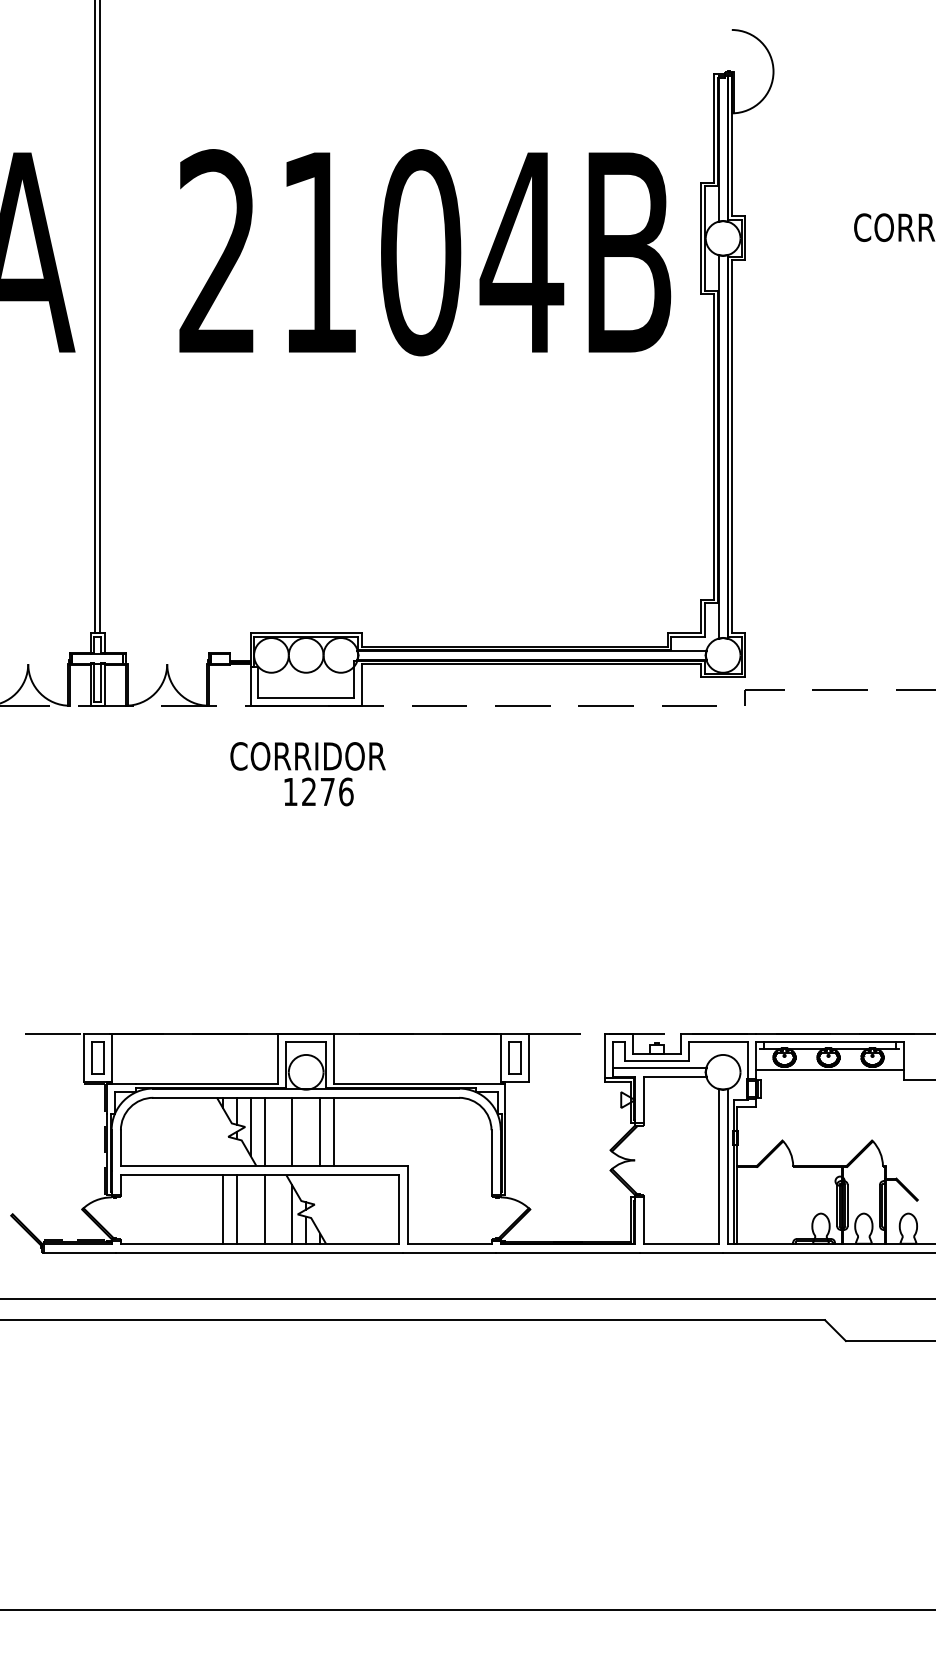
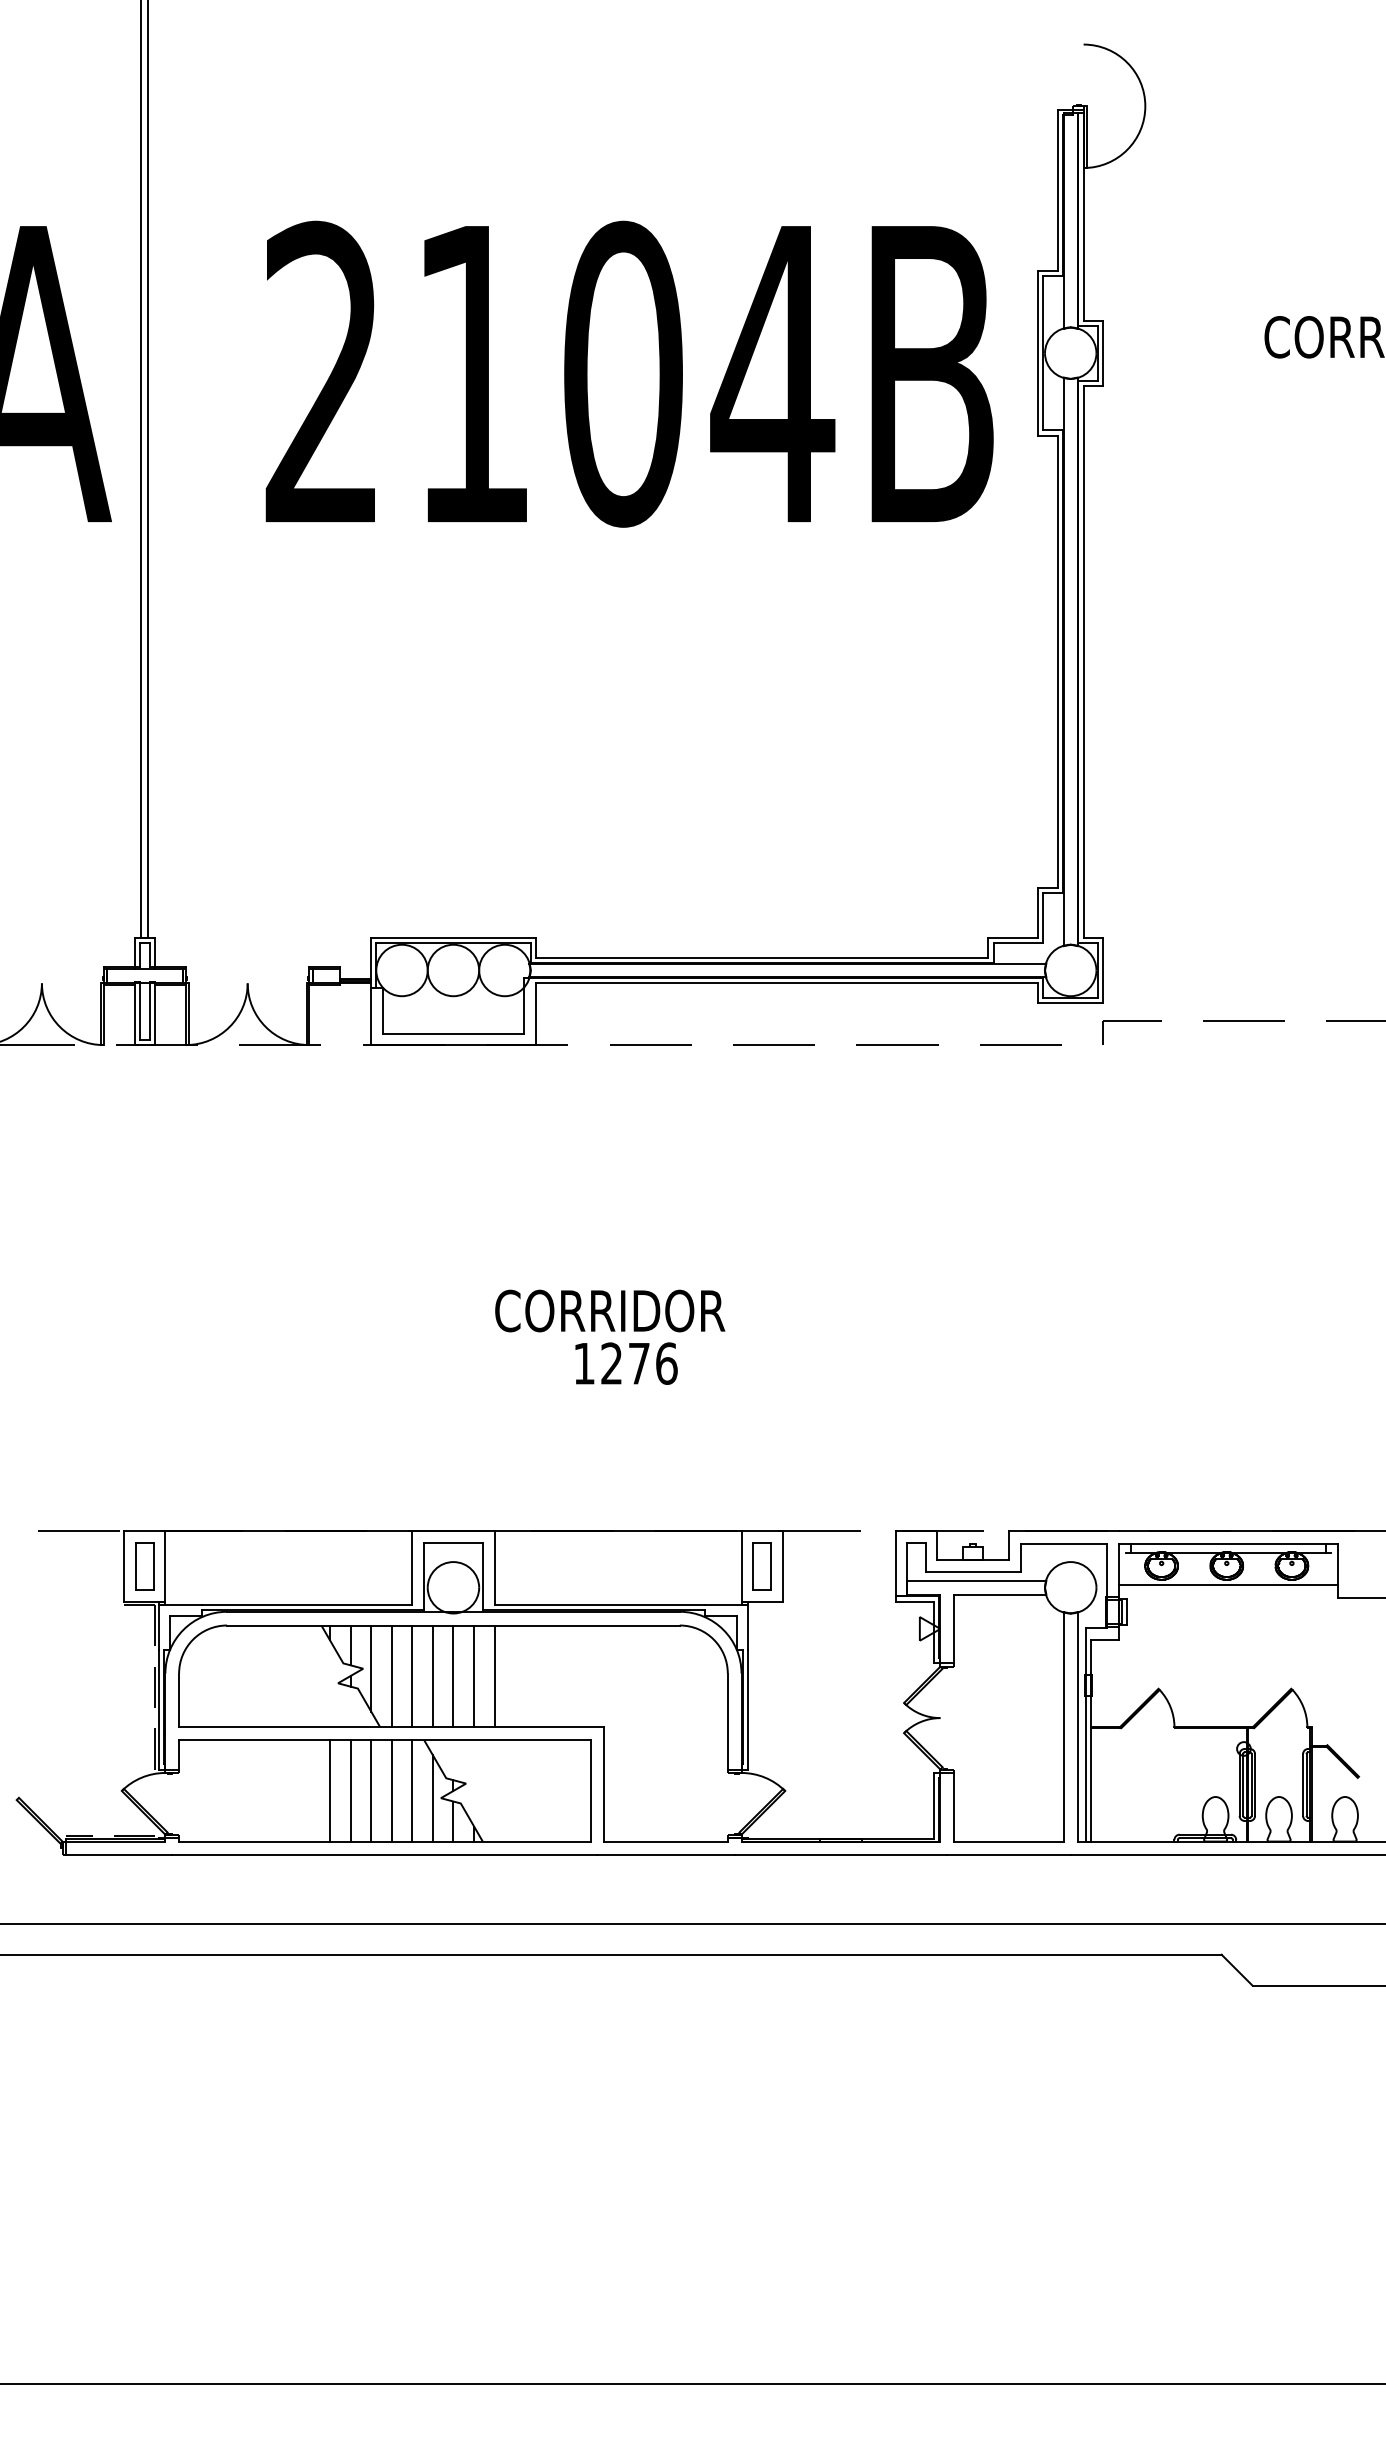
text: (307, 774) -> (609, 1337), moved
line: (278, 1131) -> (412, 1675), added
line: (306, 1131) -> (453, 1675), added
line: (250, 1209) -> (370, 1790), added
line: (278, 1209) -> (412, 1790), added

